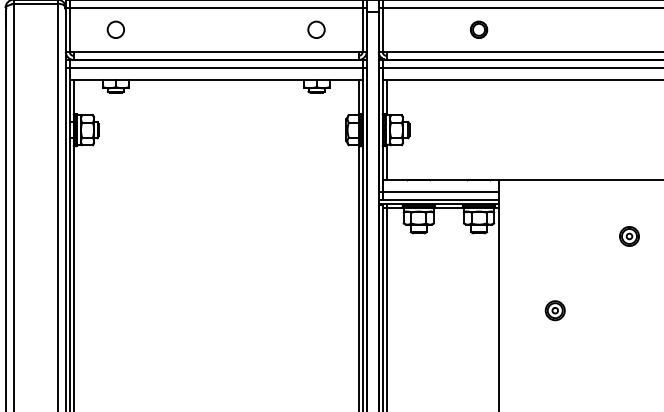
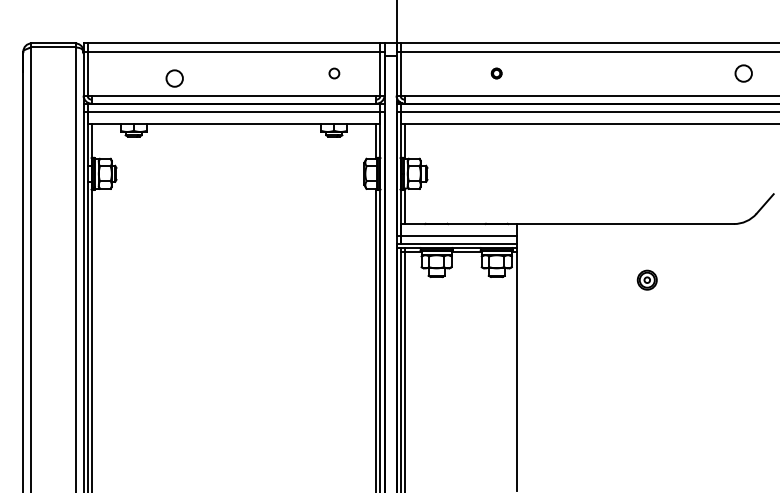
circle: (115, 29) -> (174, 78), moved
circle: (316, 29) -> (334, 73), size x0.6
part: (478, 29) -> (496, 73), size x0.6
part: (554, 310) -> (572, 354), removed

